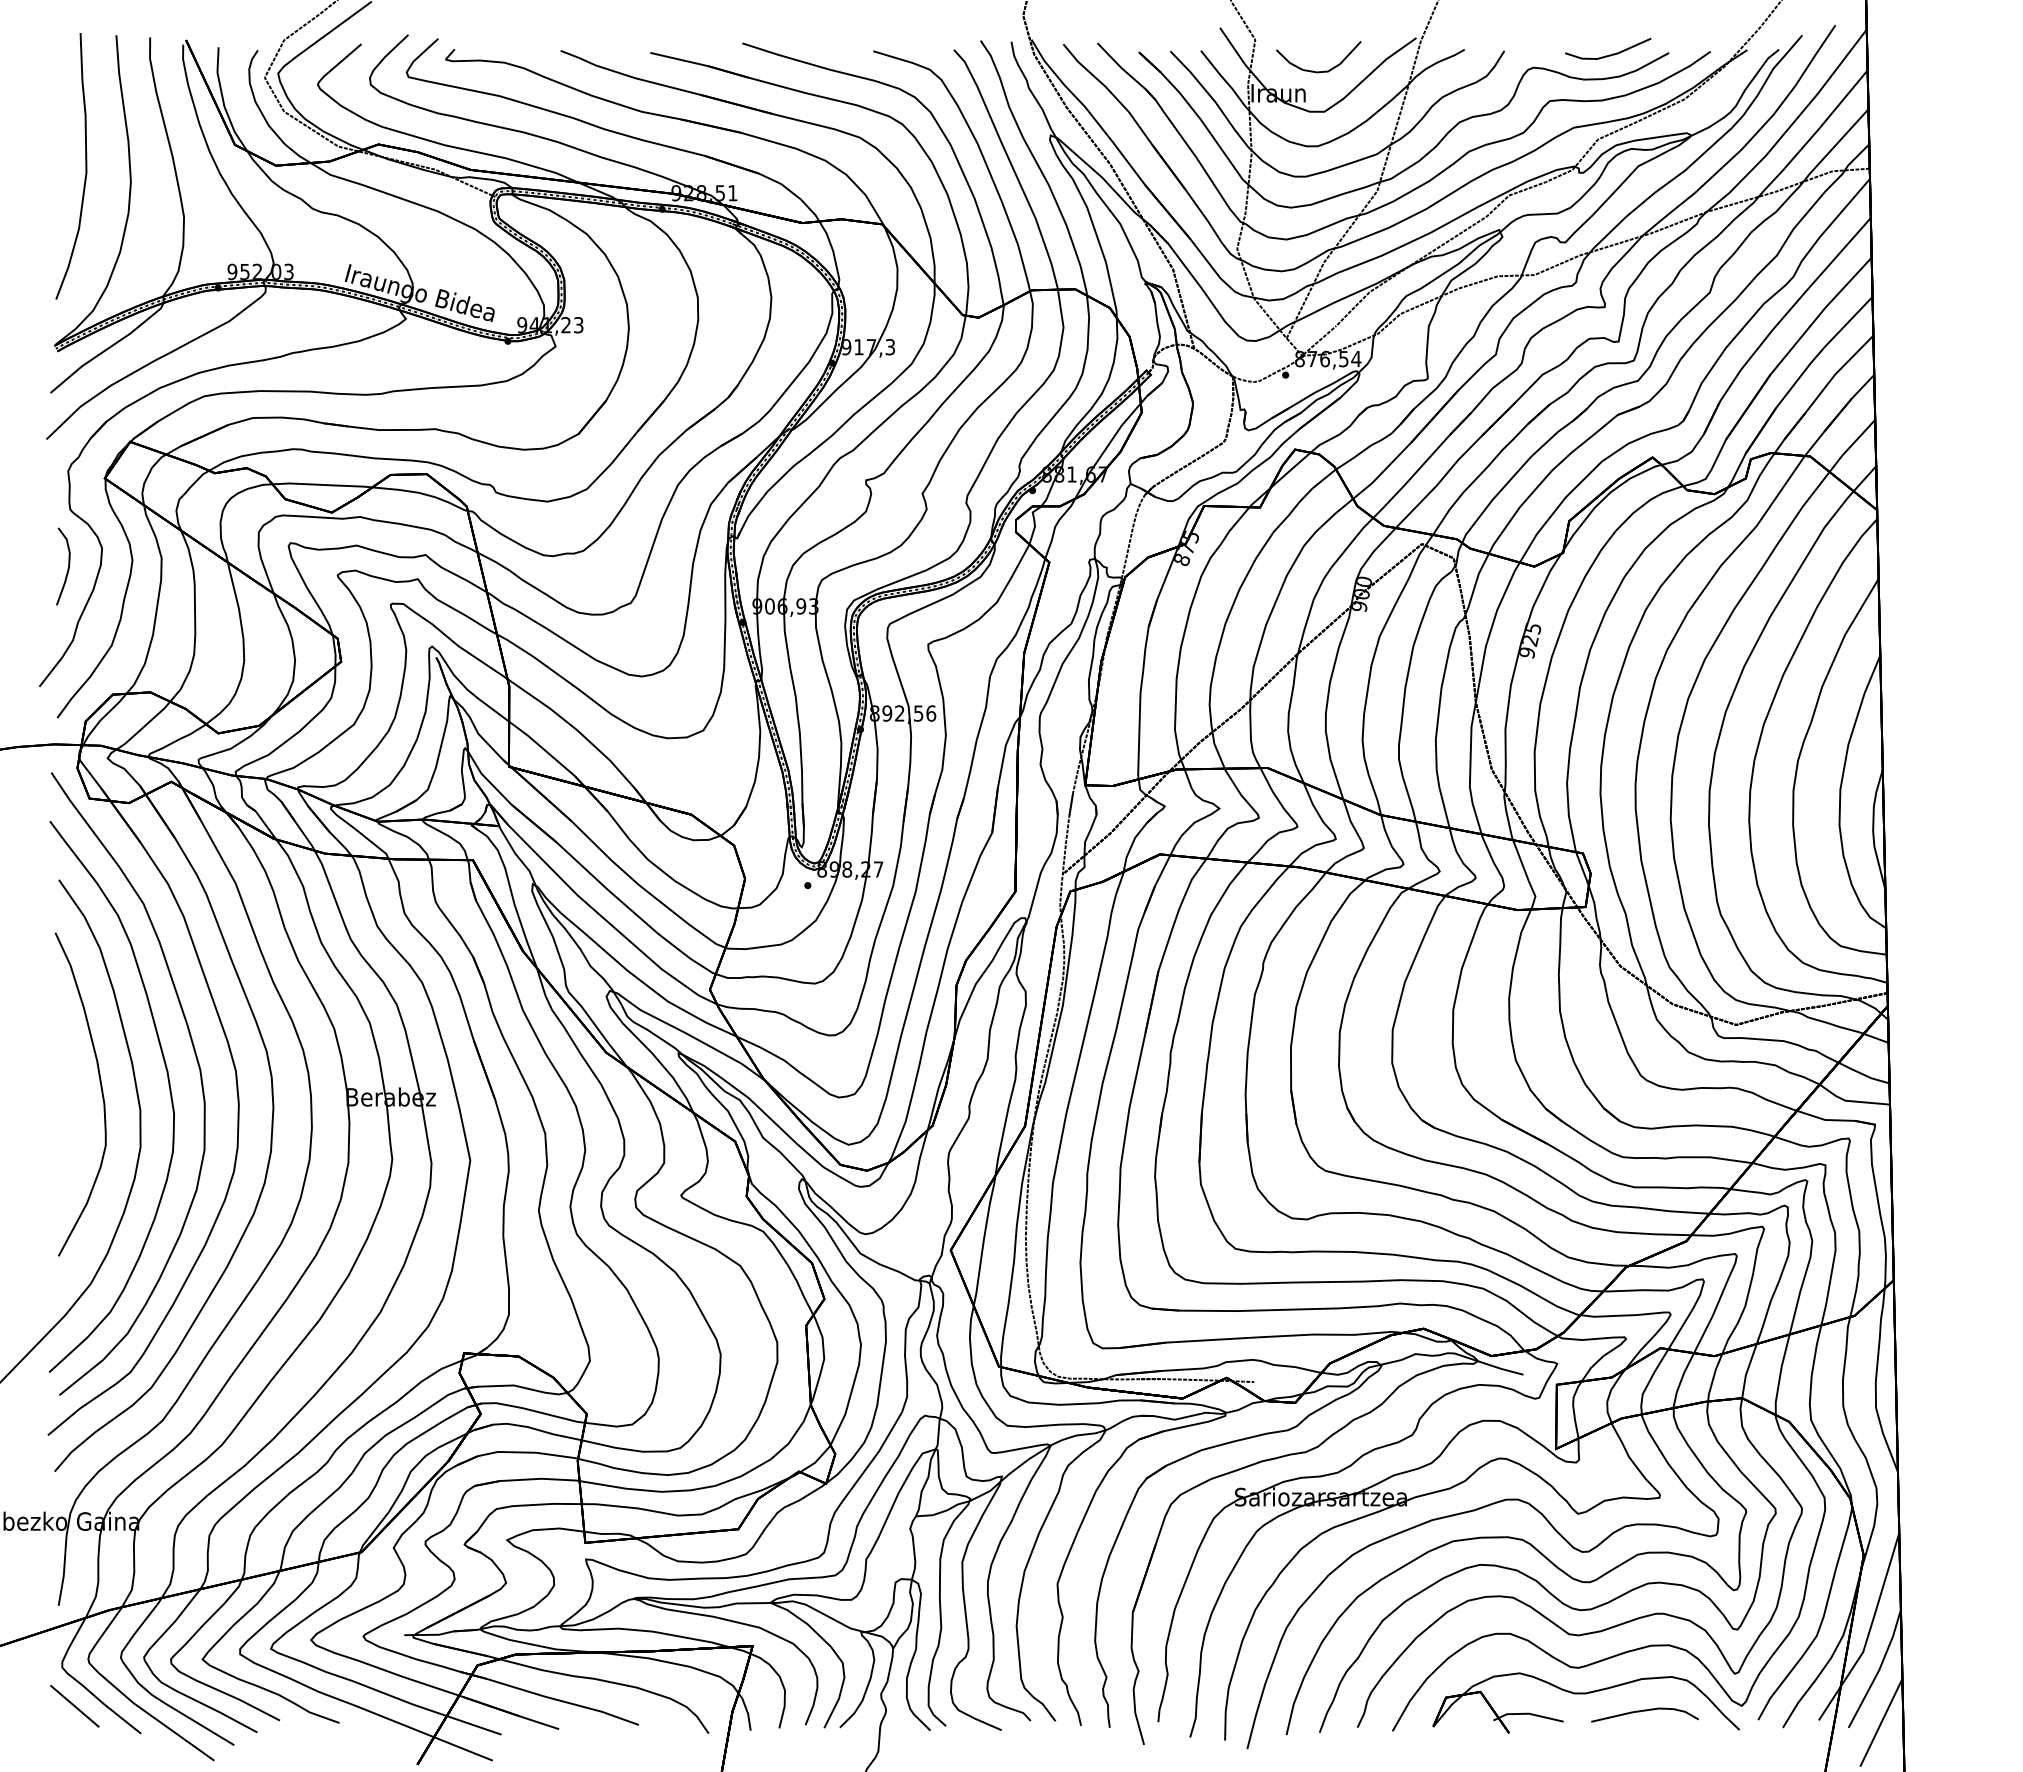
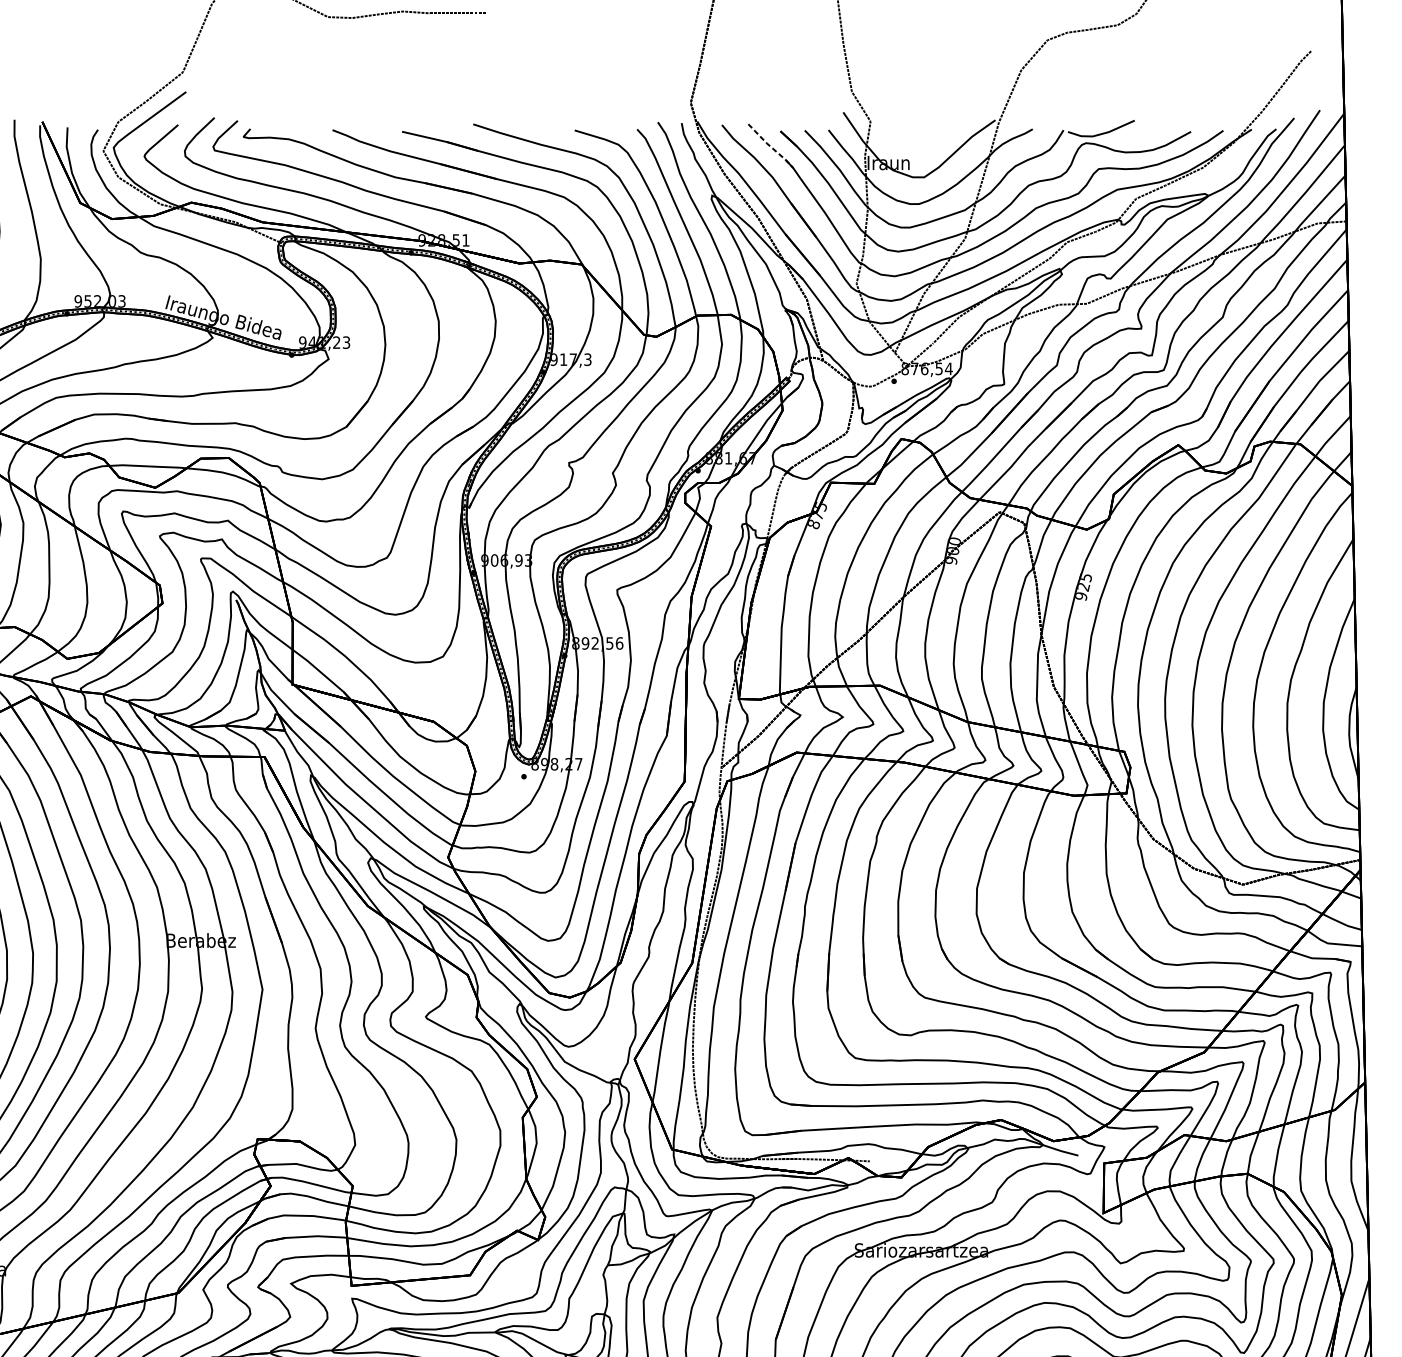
line: (1609, 54) -> (1102, 132), moved
curve: (1313, 70) -> (915, 145), removed
line: (1126, 72) -> (770, 146), solid -> dashed

